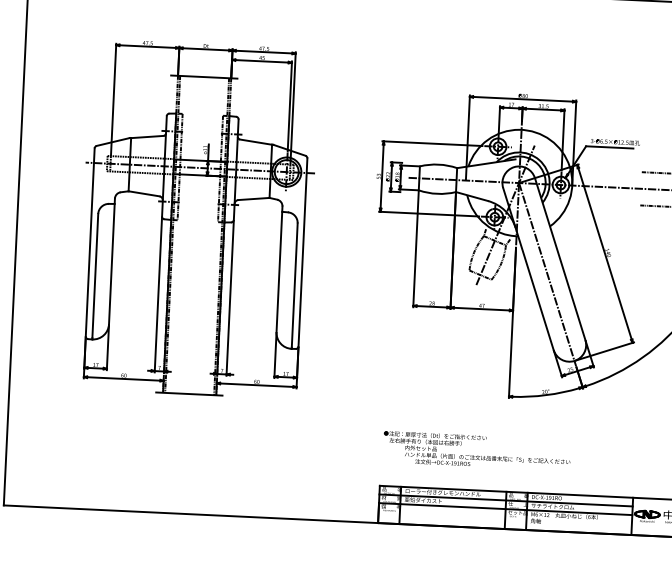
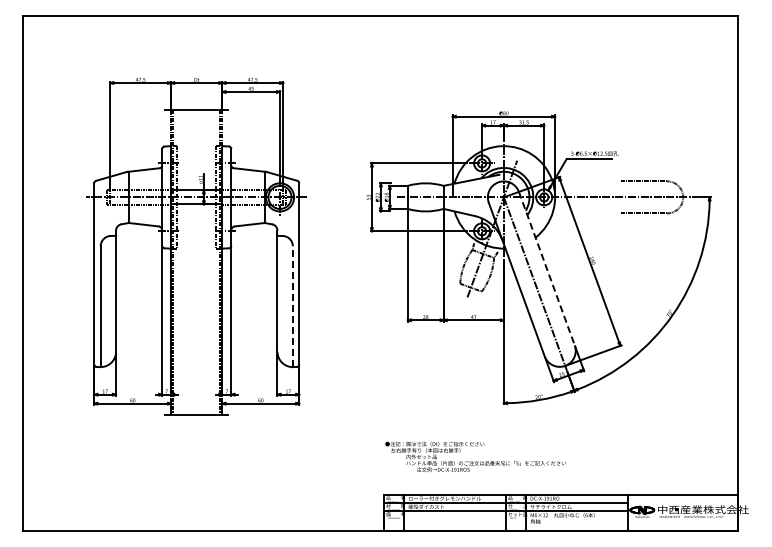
line: (559, 258) -> (546, 268), solid -> dashed
line: (294, 285) -> (292, 306), solid -> dashed

